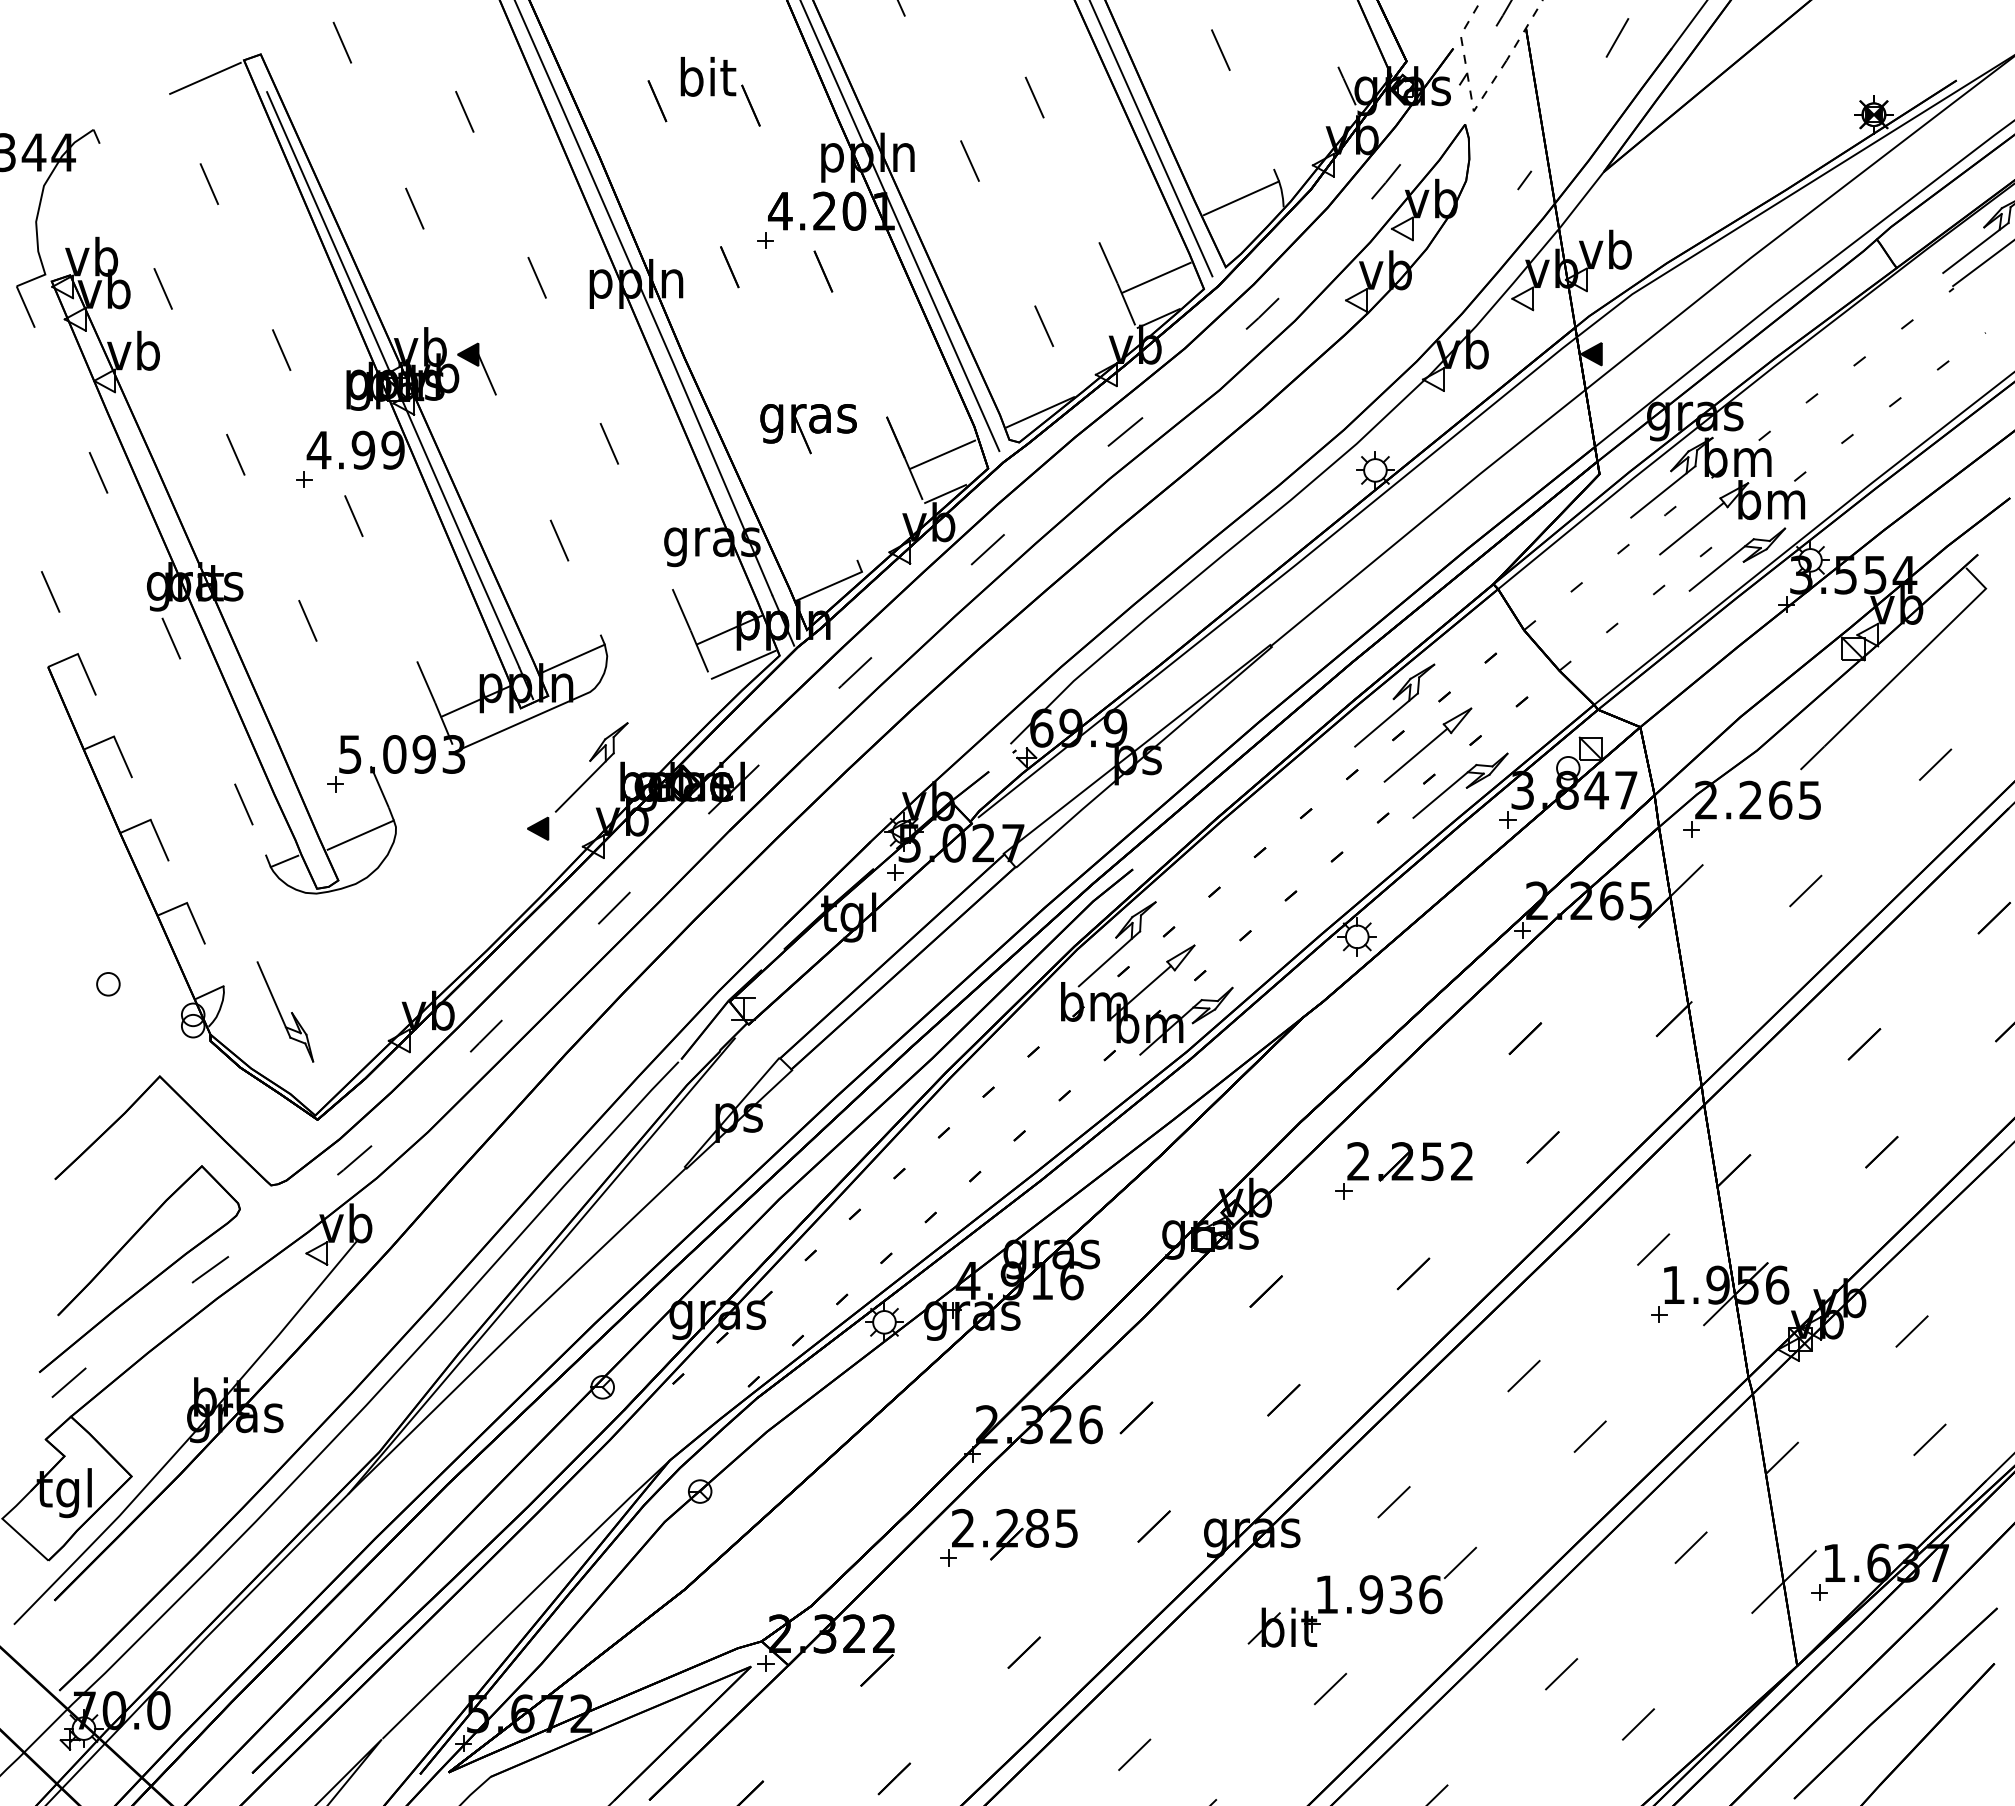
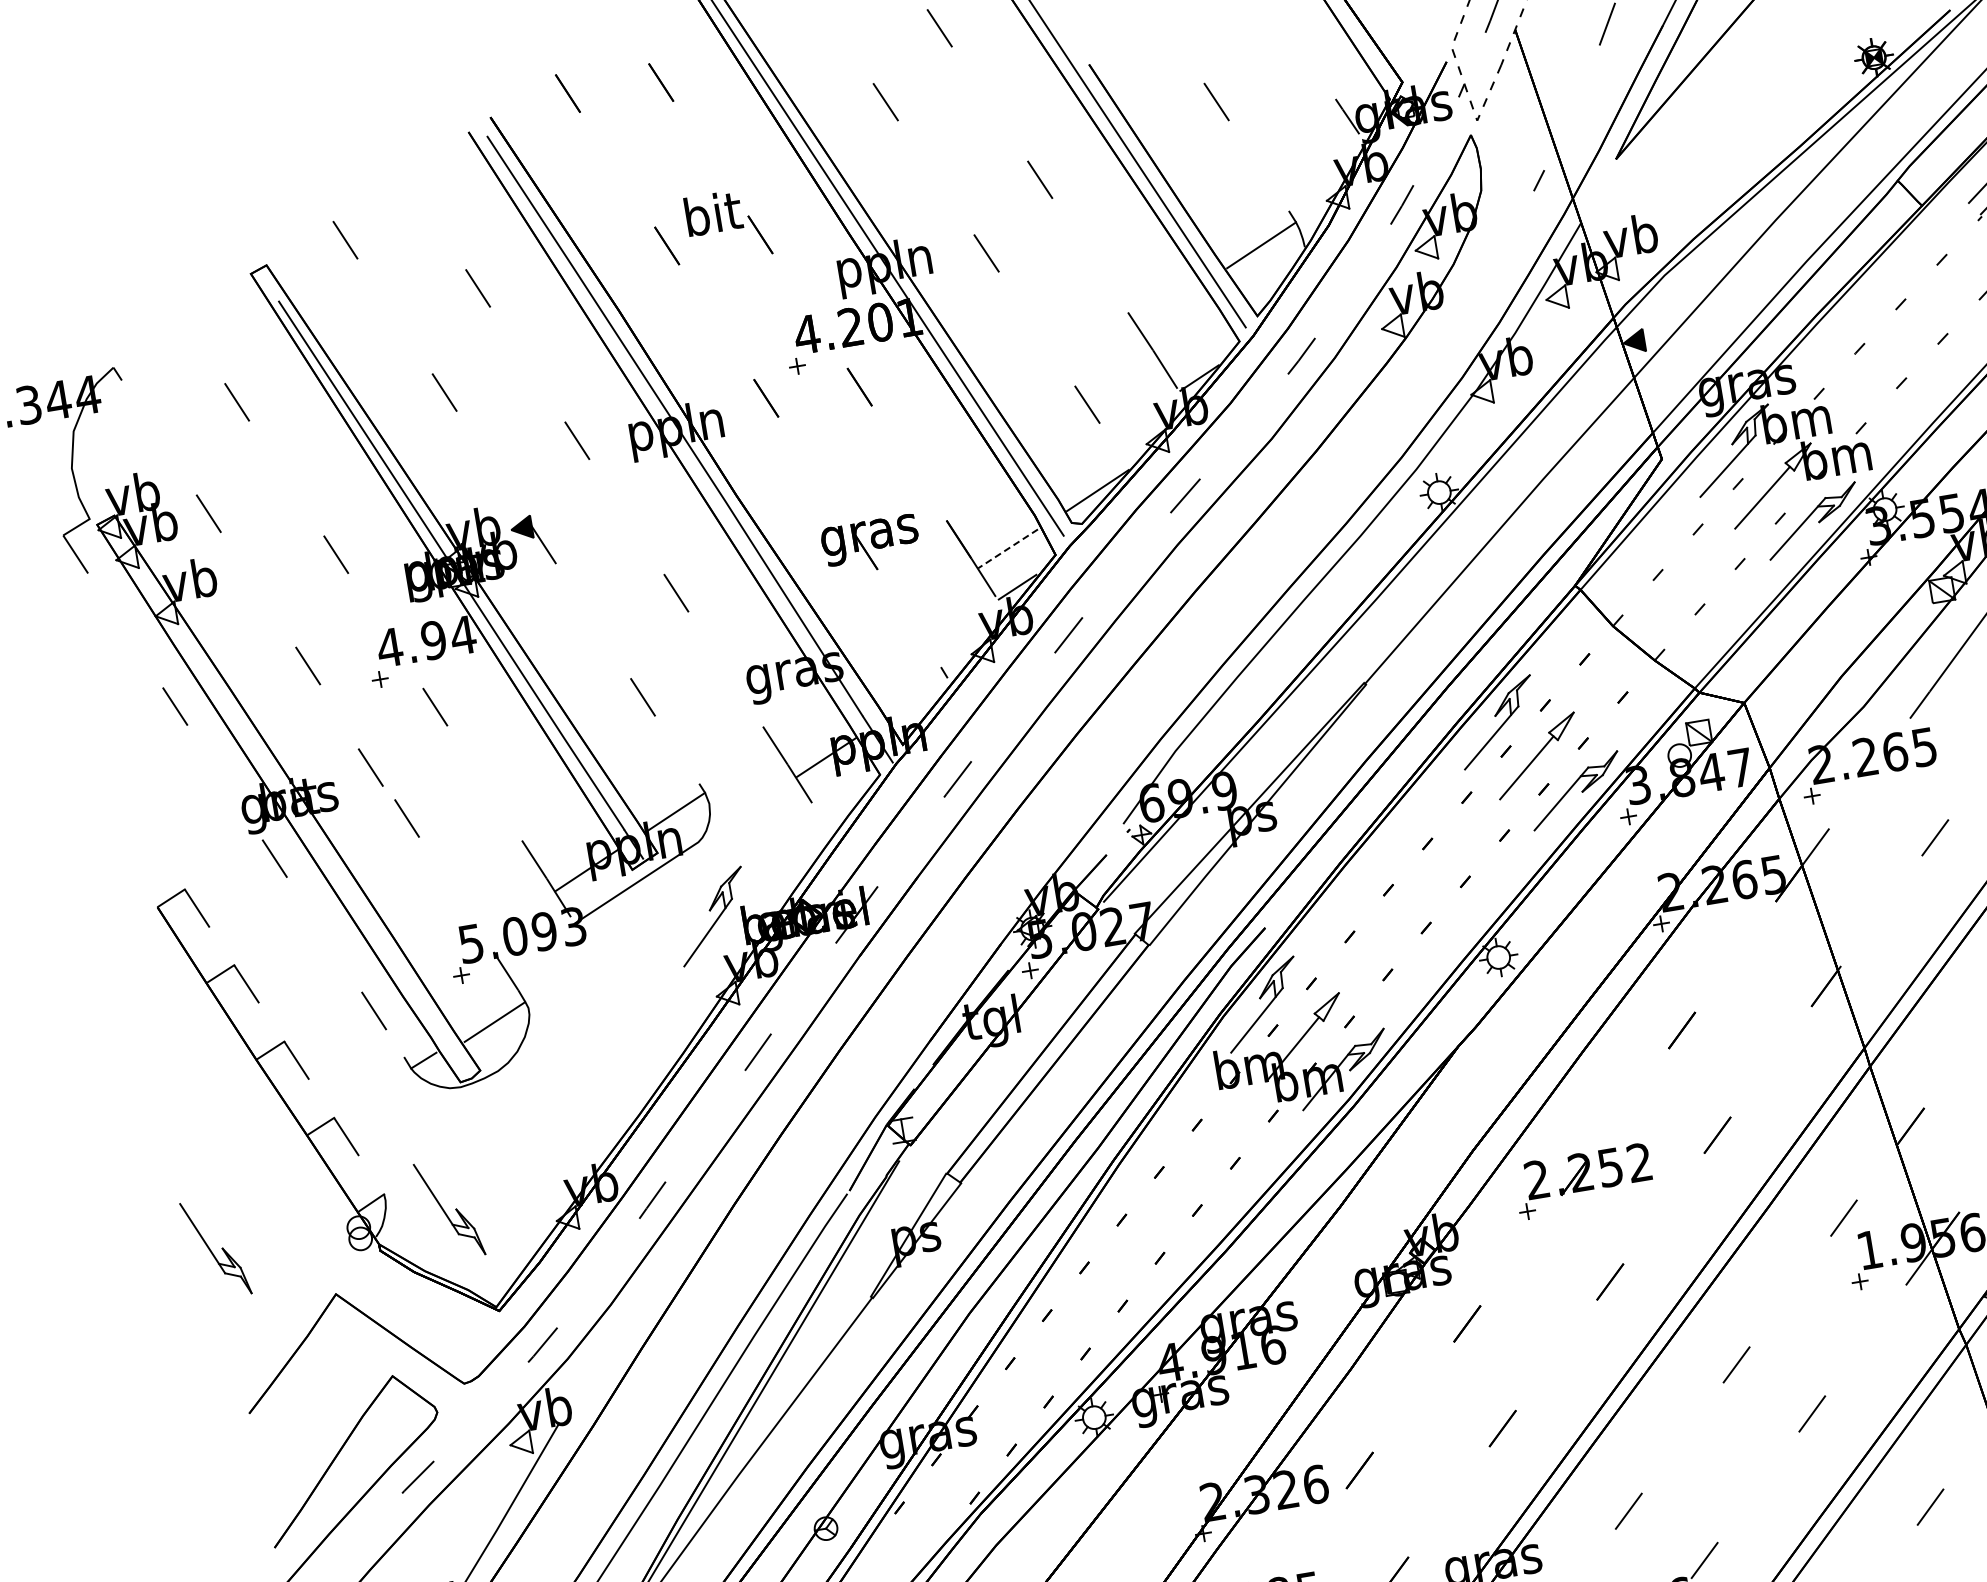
line: (205, 77) -> (215, 297), removed
line: (1581, 200) -> (1598, 191), removed
line: (1156, 277) -> (1190, 337), removed
text: (392, 449) -> (462, 634), 4.99 -> 4.94
line: (942, 454) -> (1007, 548), solid -> dashed
line: (829, 585) -> (917, 697), removed
line: (50, 591) -> (370, 767), moved
line: (743, 664) -> (845, 789), removed
part: (538, 828) -> (669, 985), removed
part: (108, 984) -> (269, 1211), removed
part: (49, 1011) -> (215, 1248), added

